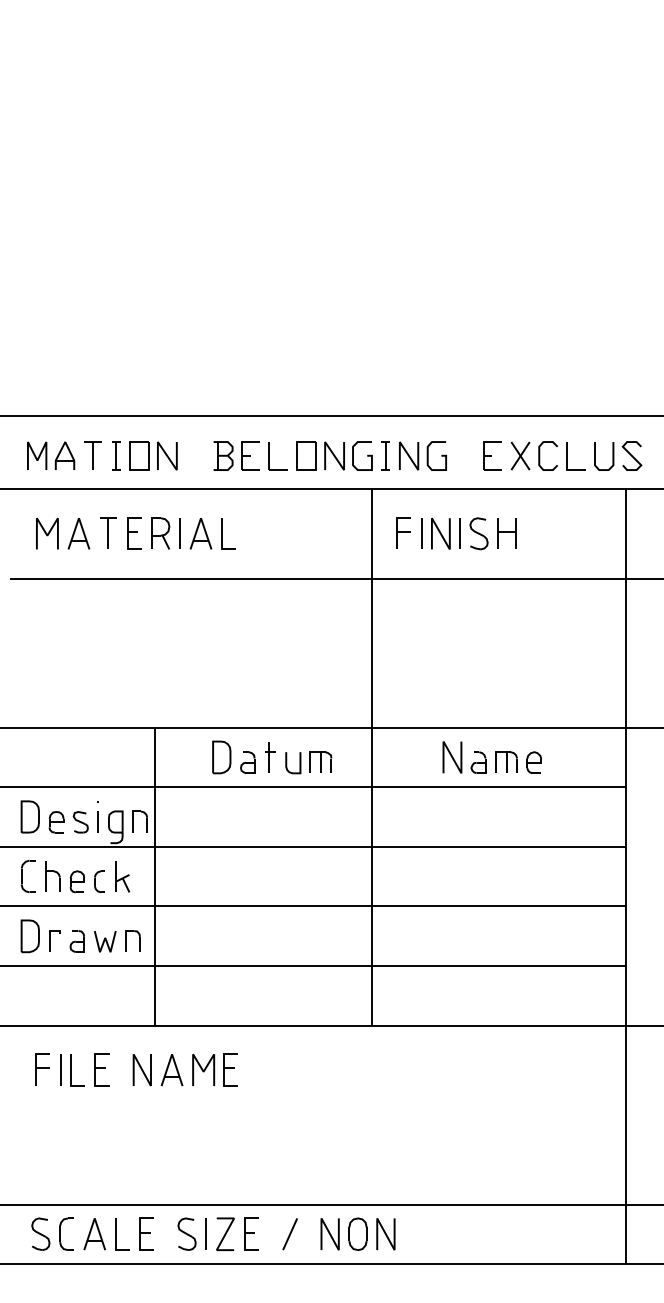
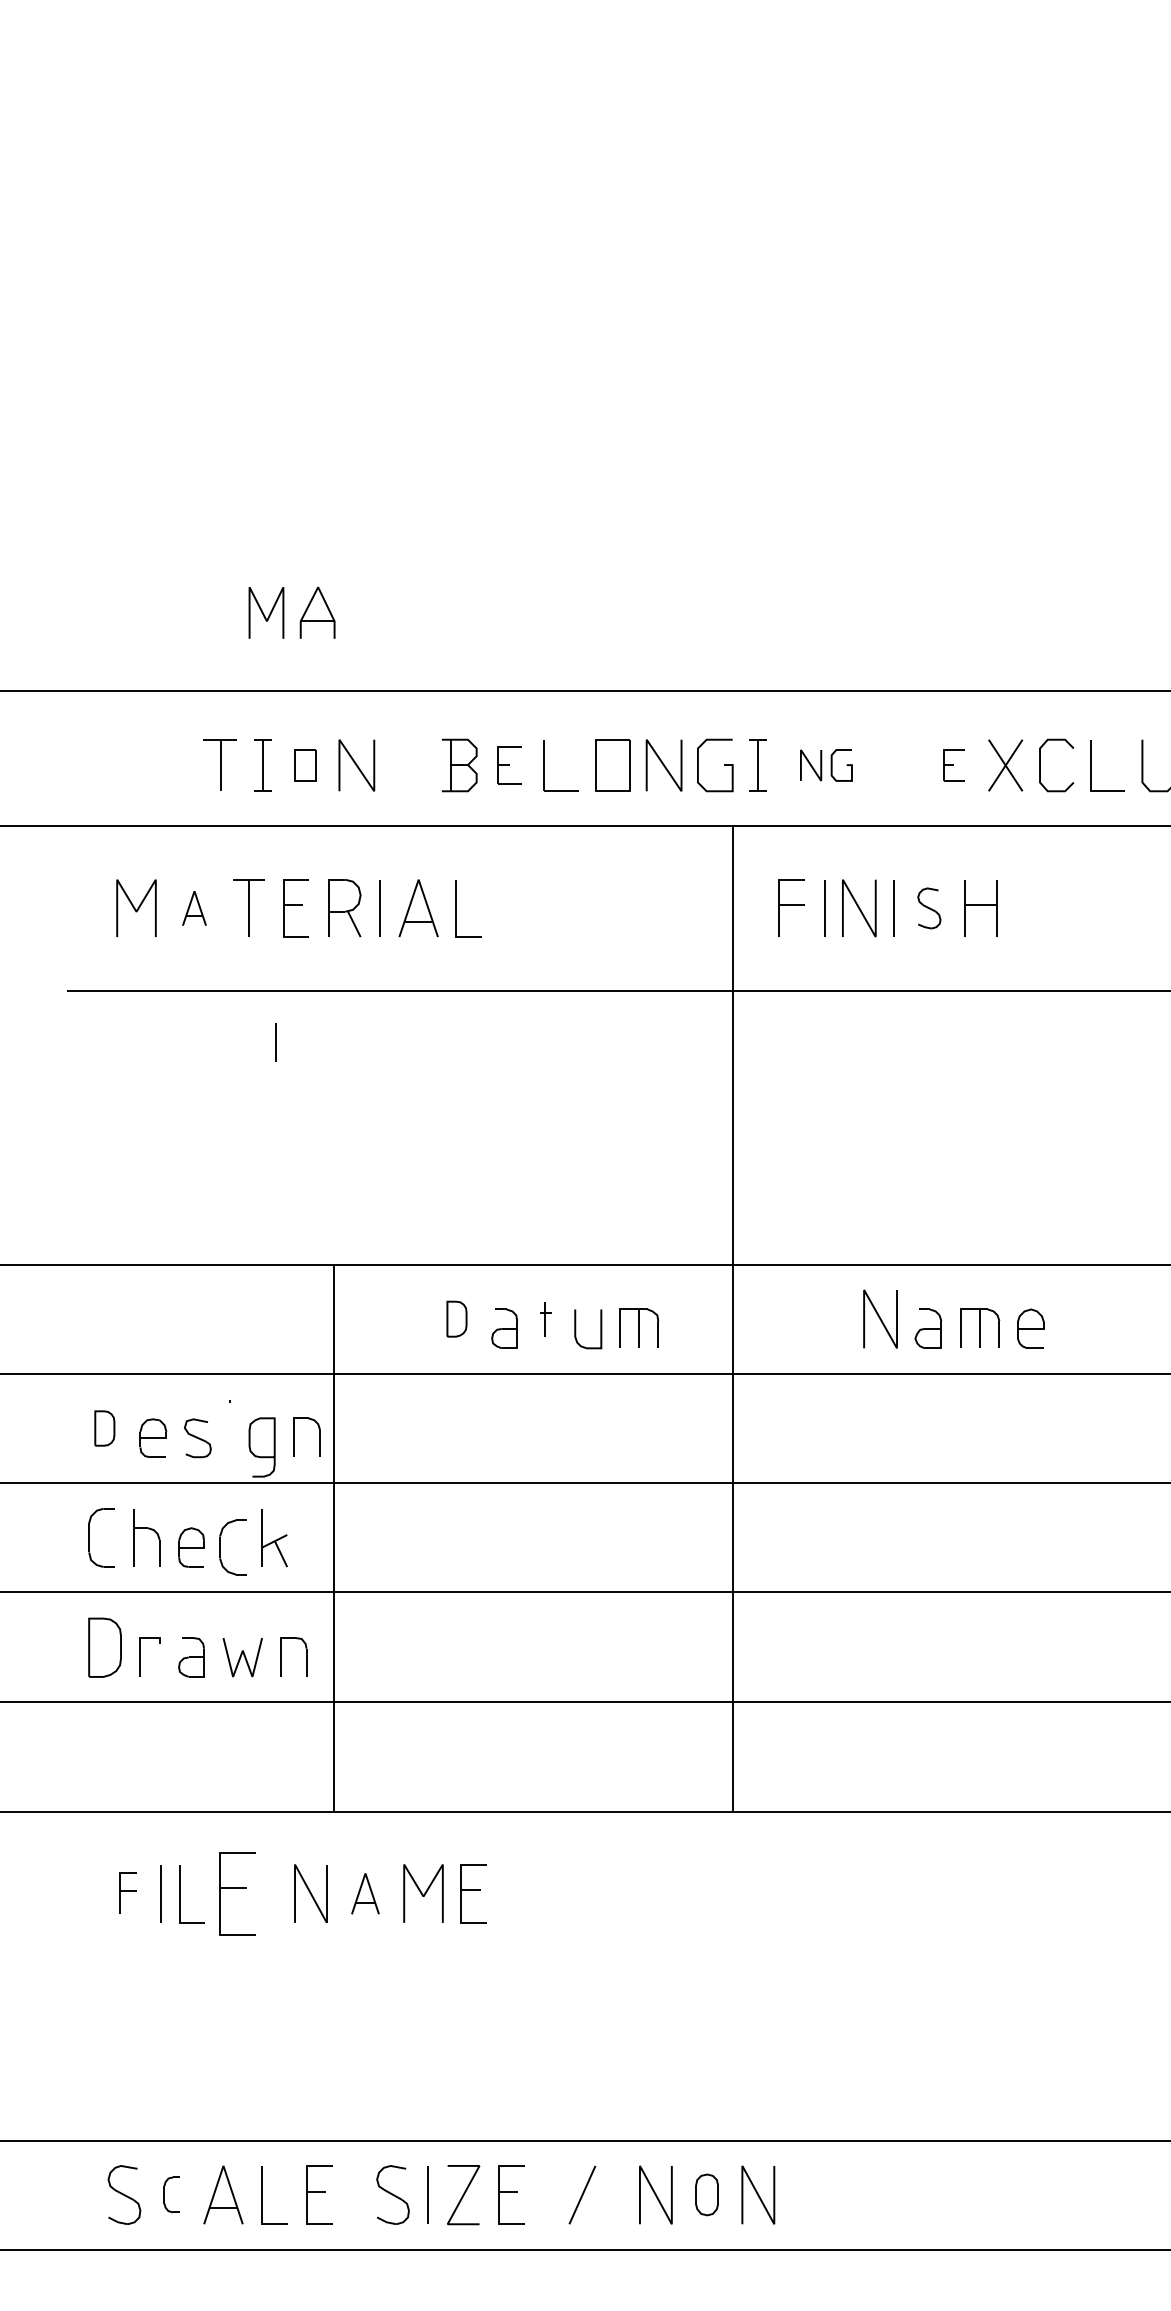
part: (51, 455) -> (292, 612), moved
part: (139, 455) -> (305, 764), size x0.6
part: (250, 455) -> (509, 764), size x0.7
part: (422, 455) -> (825, 764), size x0.6
part: (492, 455) -> (954, 764), size x0.6
part: (78, 533) -> (193, 907), size x0.6
part: (478, 533) -> (928, 907), size x0.7
part: (221, 757) -> (456, 1319), size x0.6
part: (270, 757) -> (546, 1319), size x0.6
part: (29, 816) -> (103, 1427), size x0.6
line: (97, 821) -> (274, 1041), moved
part: (99, 881) -> (232, 1547), size x1.4
part: (42, 1069) -> (127, 1892), size x0.7
part: (101, 1069) -> (235, 1892), size x1.4
part: (171, 1070) -> (364, 1894), size x0.7
part: (66, 1233) -> (171, 2193), size x0.6
part: (357, 1233) -> (706, 2193), size x0.7

